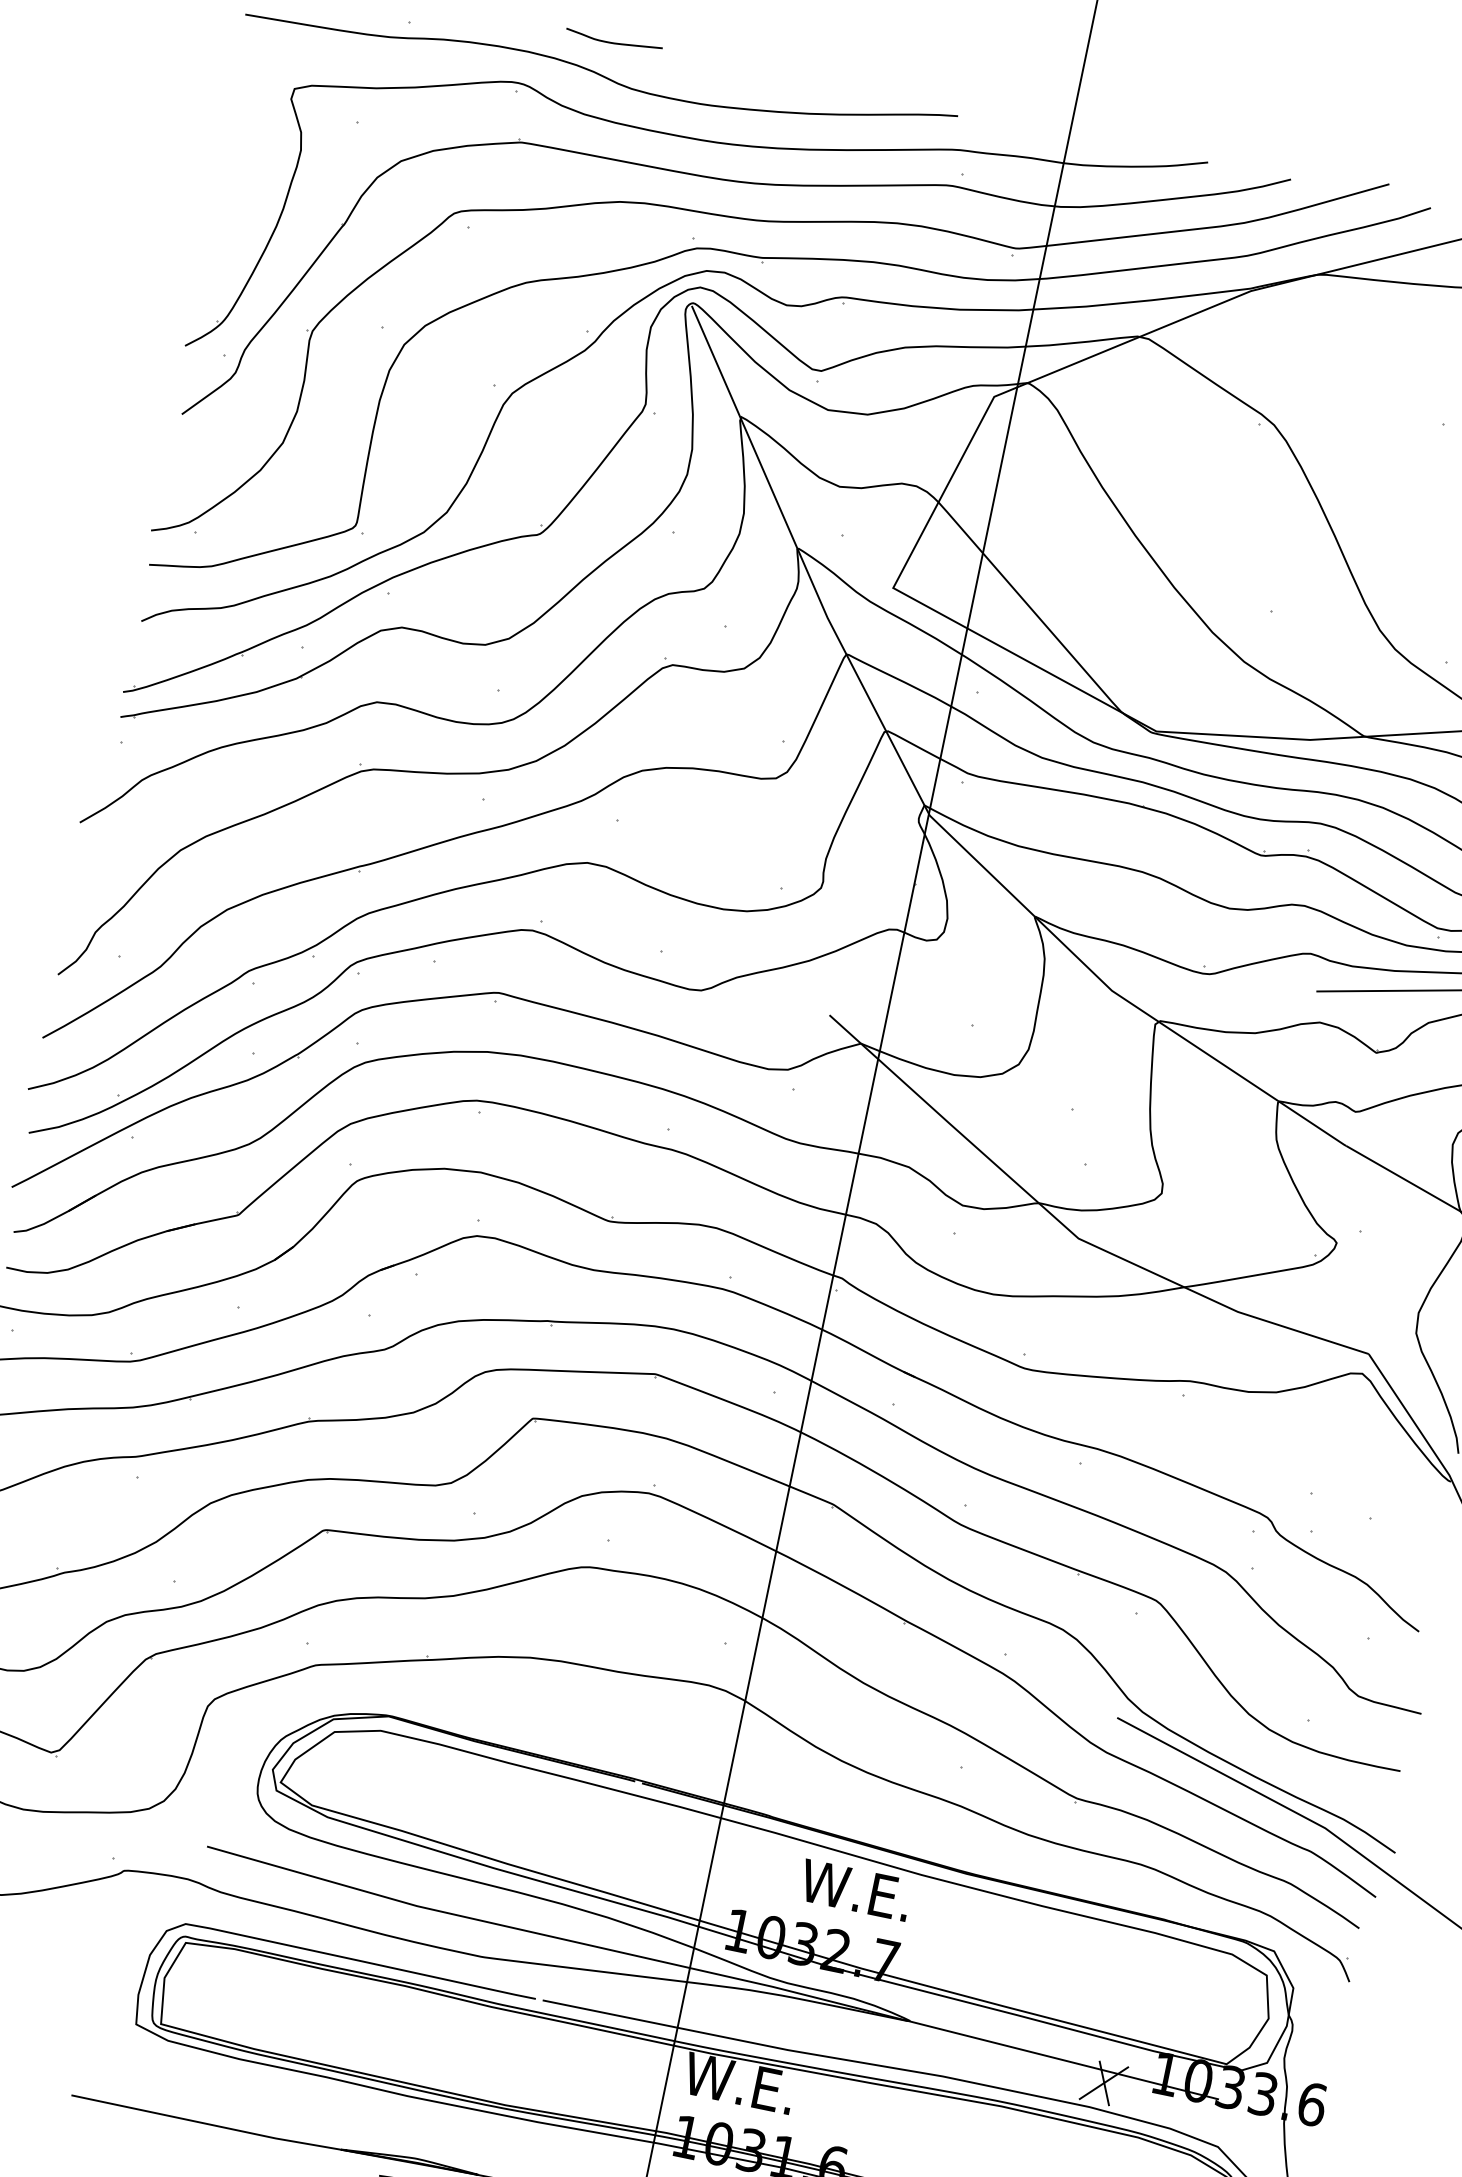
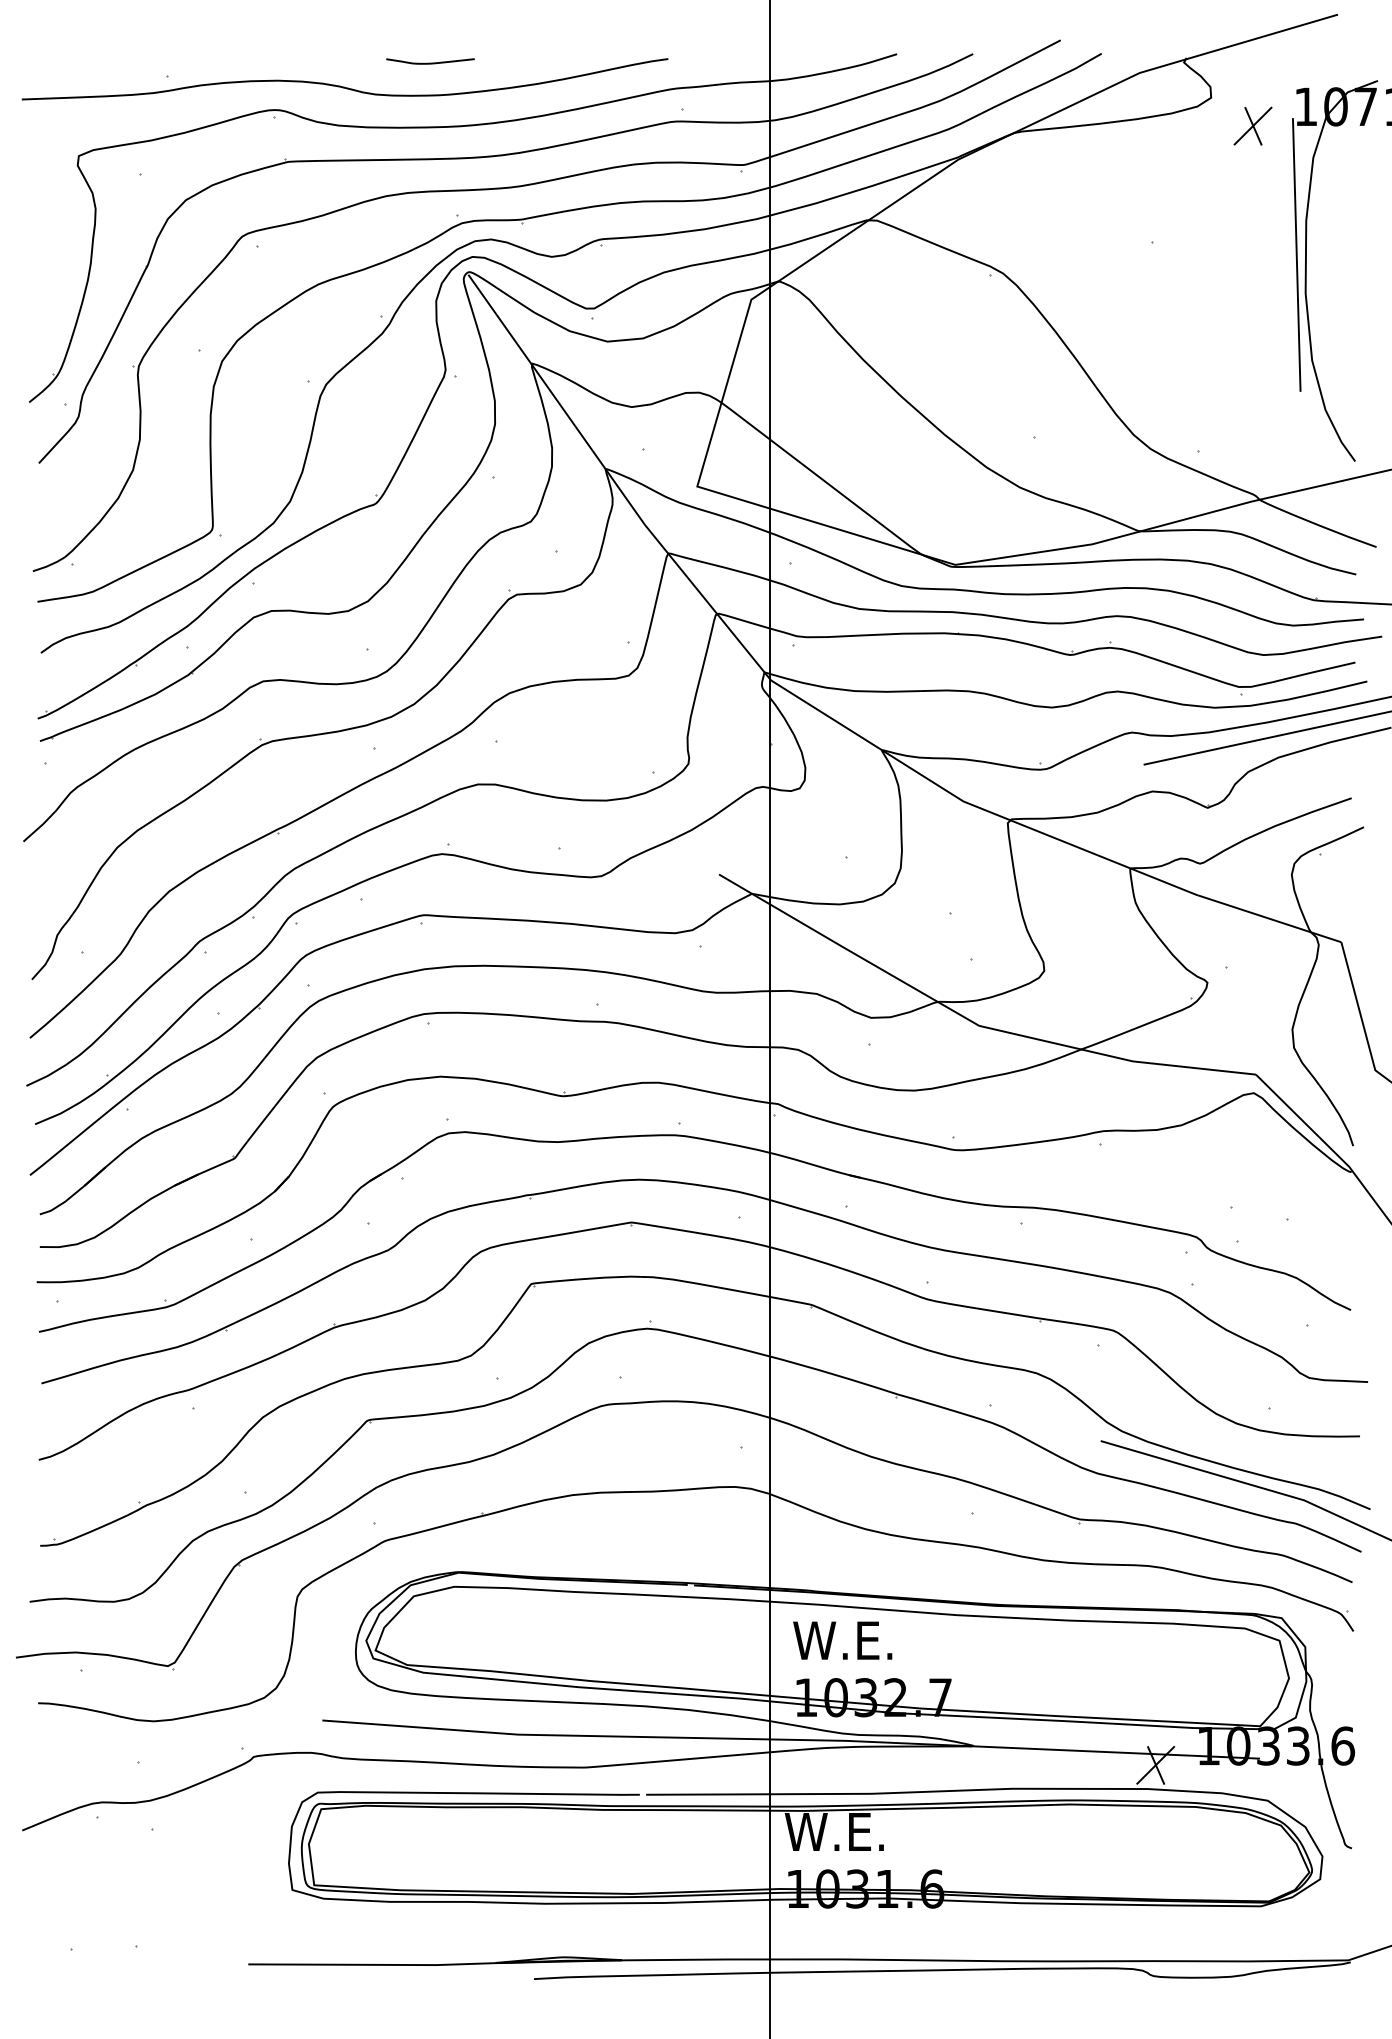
curve: (613, 42) -> (430, 62), moved
text: (855, 1890) -> (842, 1640), moved

